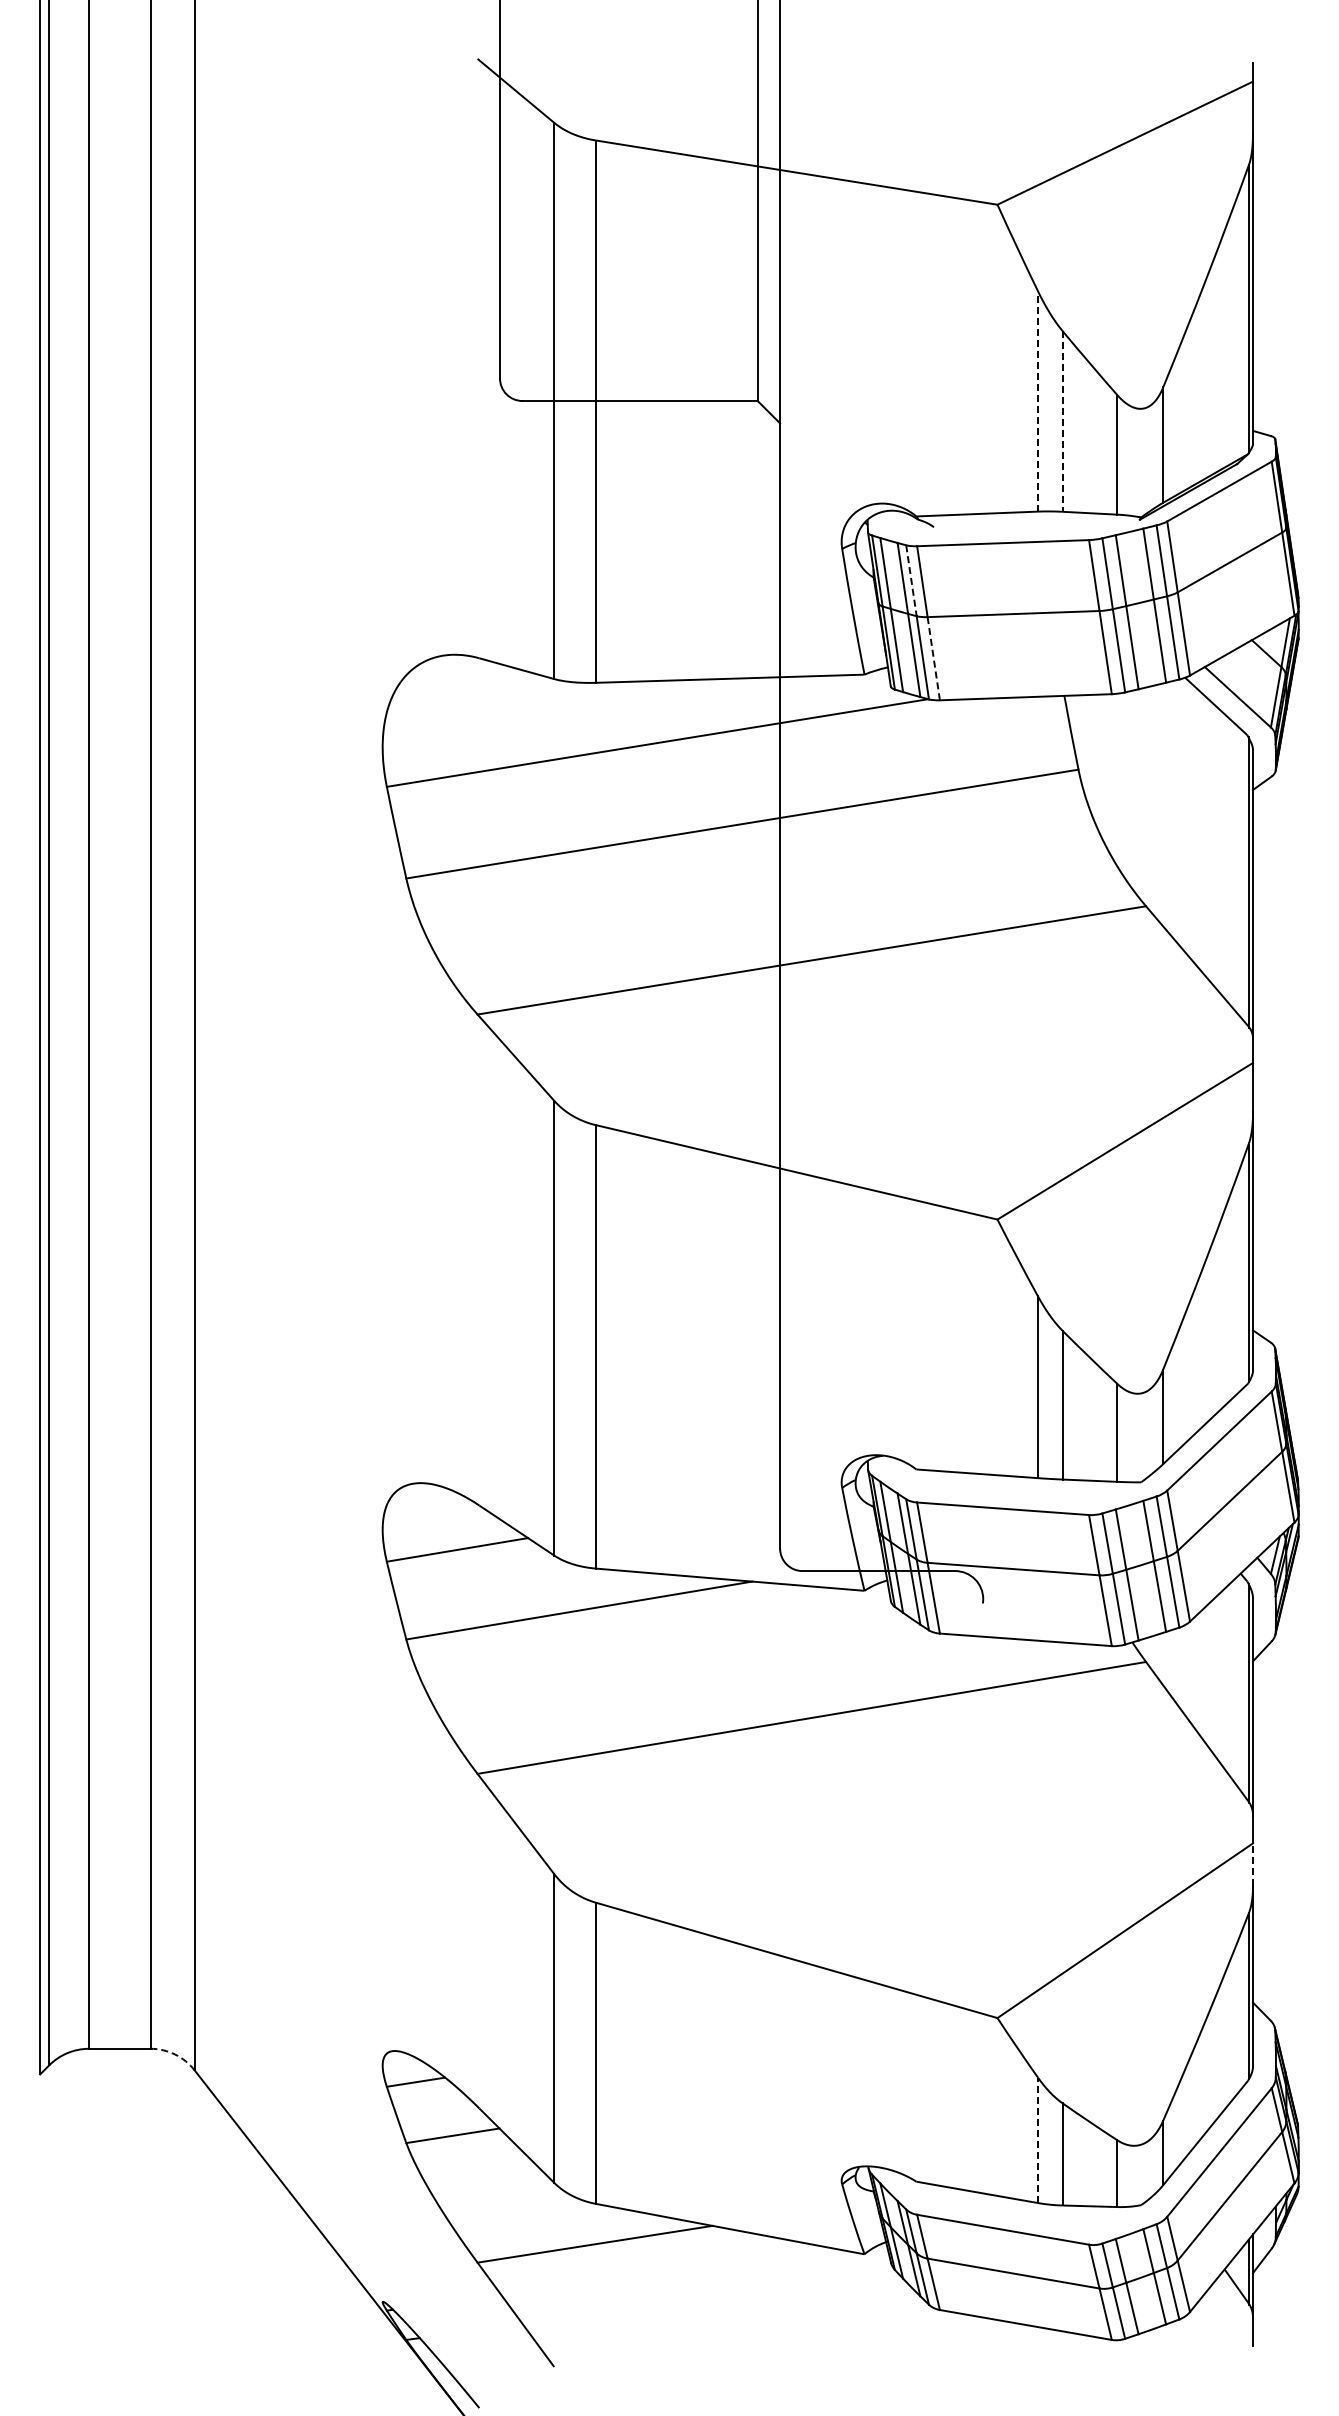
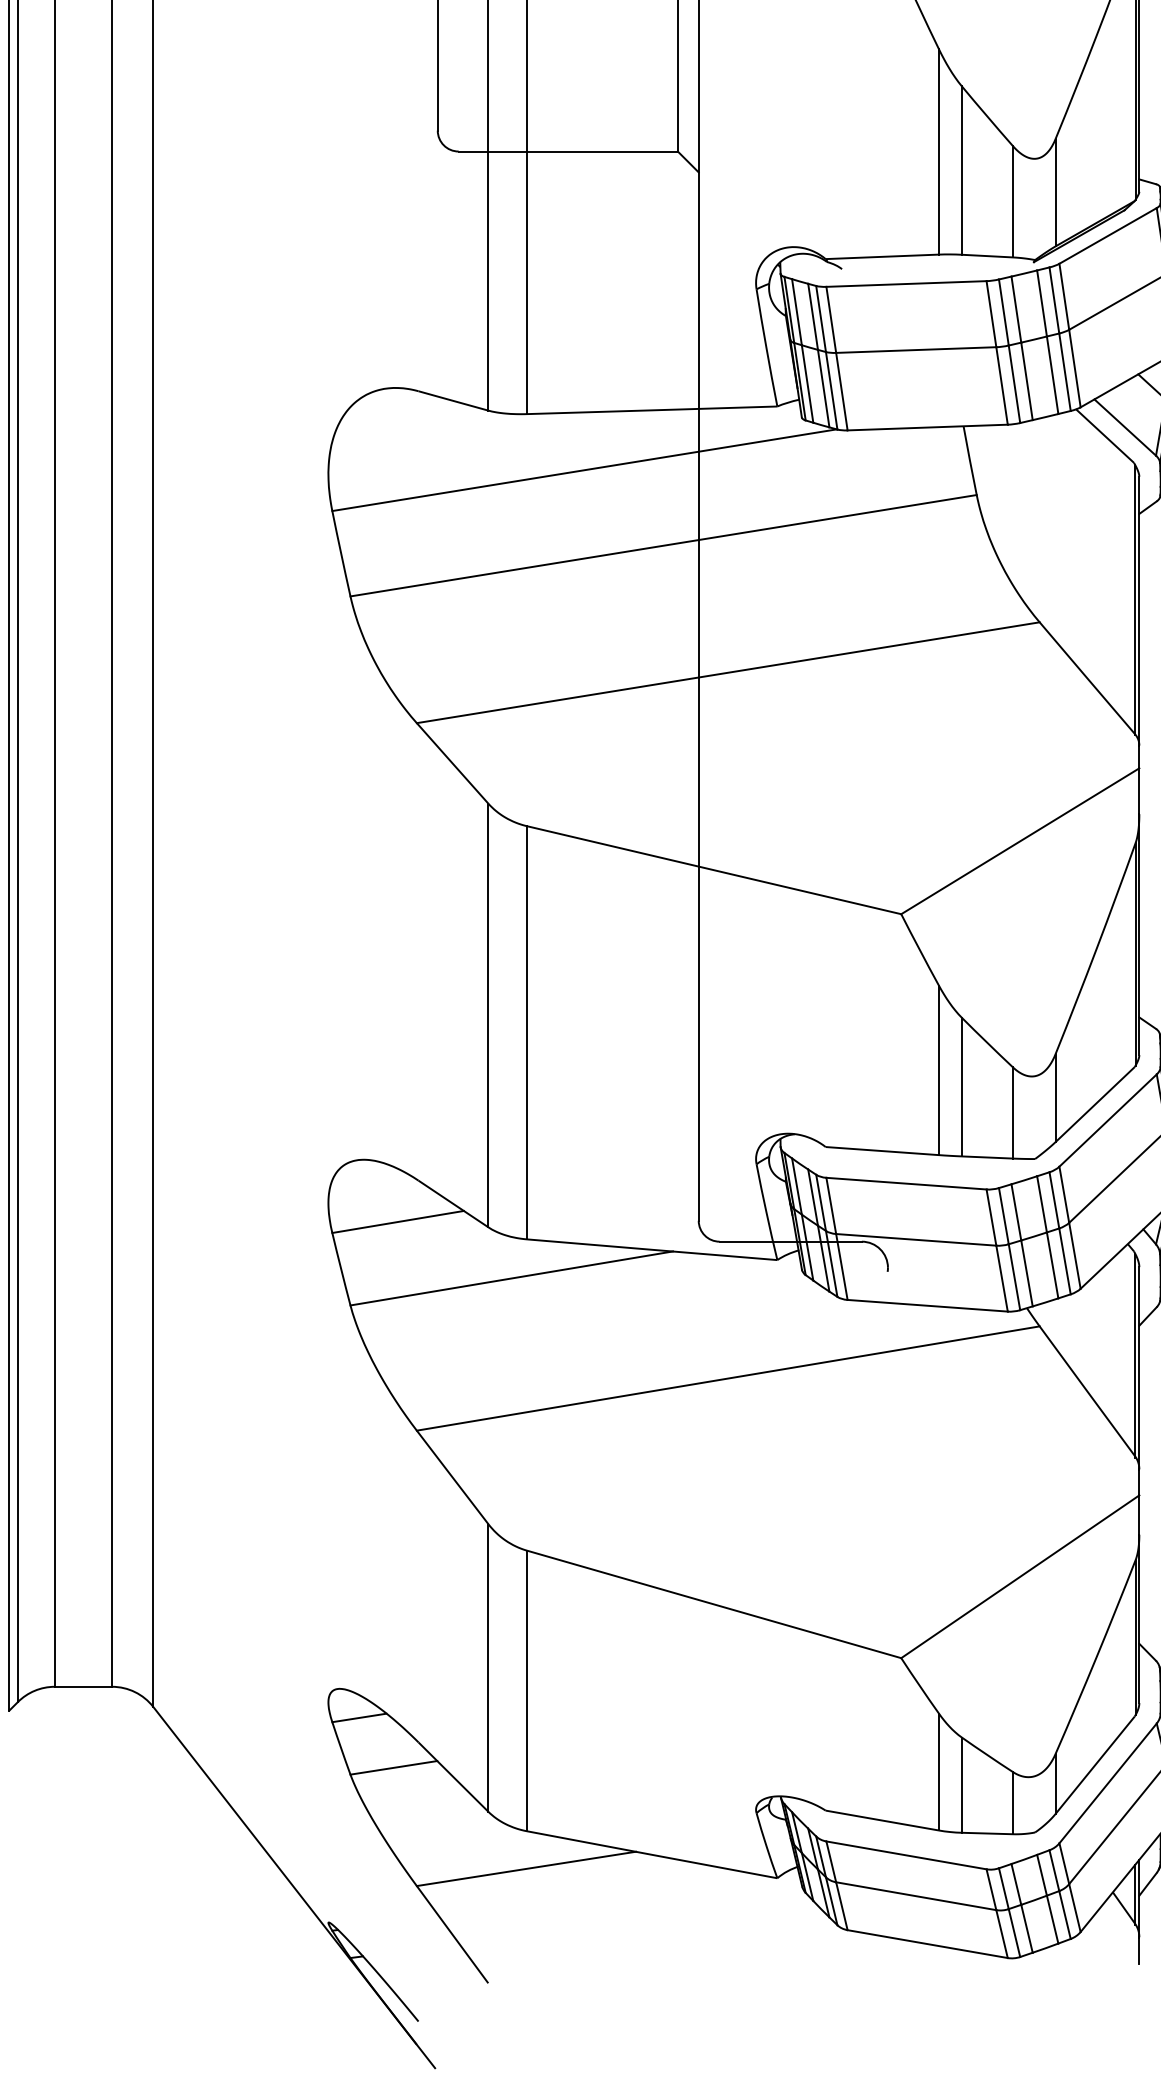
line: (1037, 400) -> (938, 151), dashed -> solid
line: (1062, 421) -> (961, 170), dashed -> solid
line: (911, 580) -> (821, 318), dashed -> solid
line: (933, 659) -> (841, 392), dashed -> solid
line: (1253, 1864) -> (1139, 1515), dashed -> solid
arc: (175, 2054) -> (135, 1692), dashed -> solid
line: (1037, 2140) -> (938, 1772), dashed -> solid

